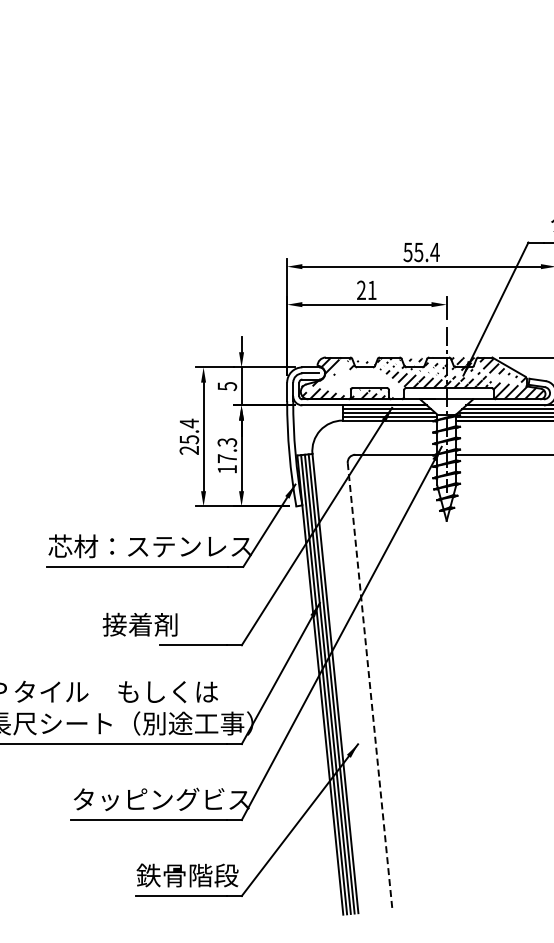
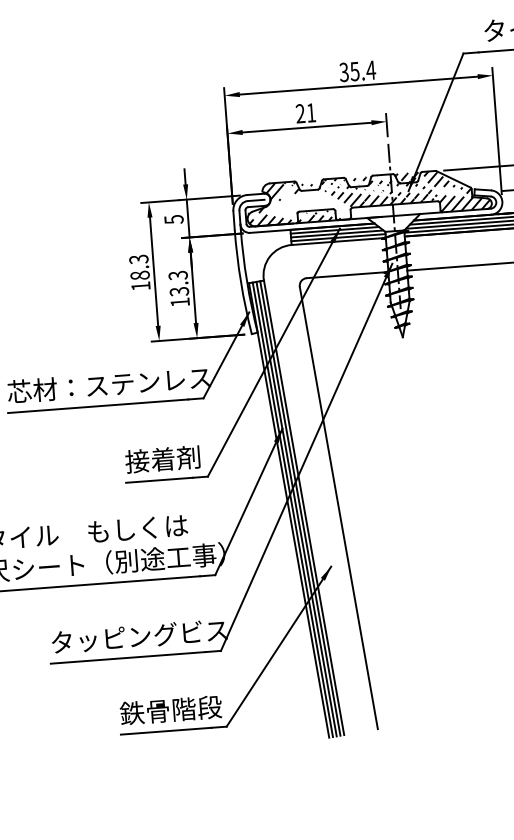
text: (408, 251) -> (344, 71), 55.4 -> 35.4
text: (189, 436) -> (140, 272), 25.4 -> 18.3
text: (227, 458) -> (179, 291), 17.3 -> 13.3
text: (139, 624) -> (162, 459), moved
line: (370, 686) -> (339, 508), dashed -> solid

